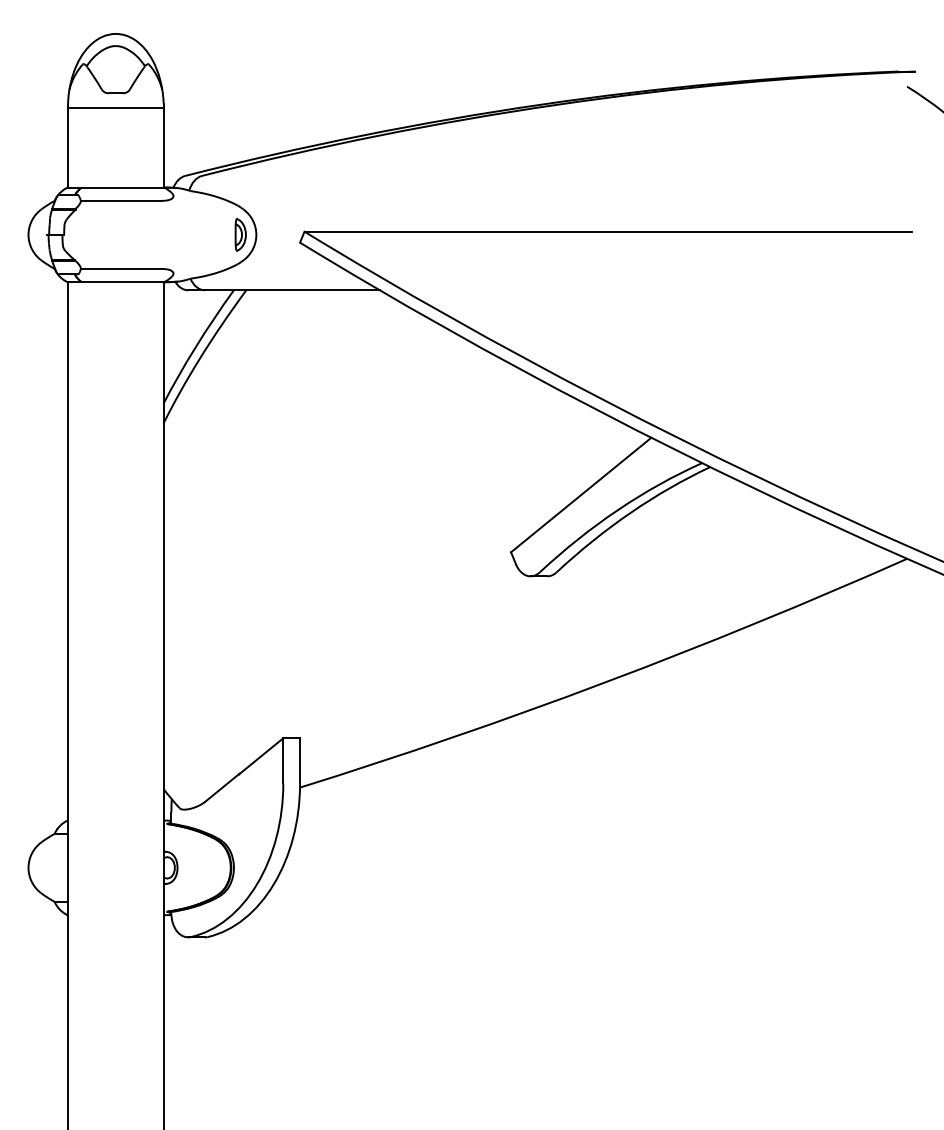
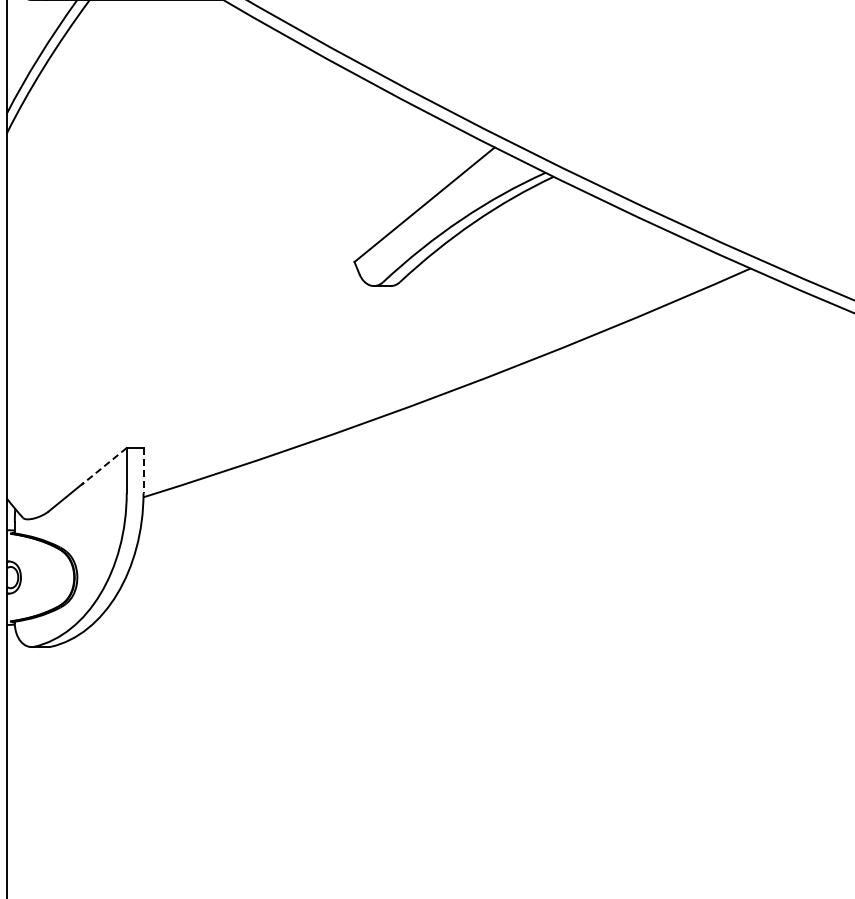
line: (260, 756) -> (103, 466), solid -> dashed
line: (300, 760) -> (143, 470), solid -> dashed

